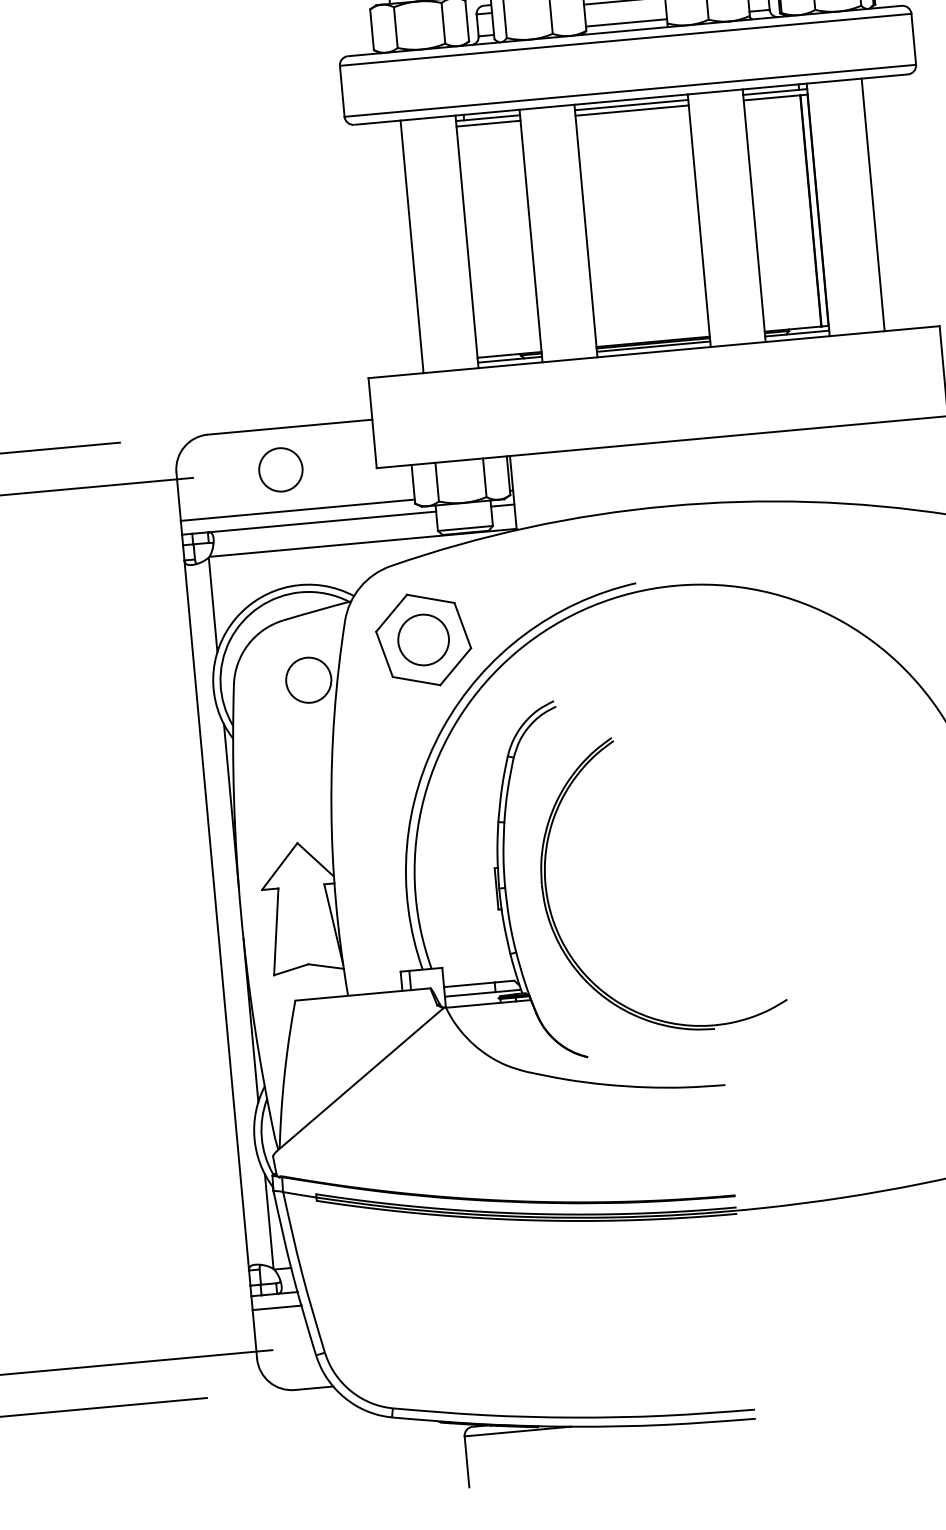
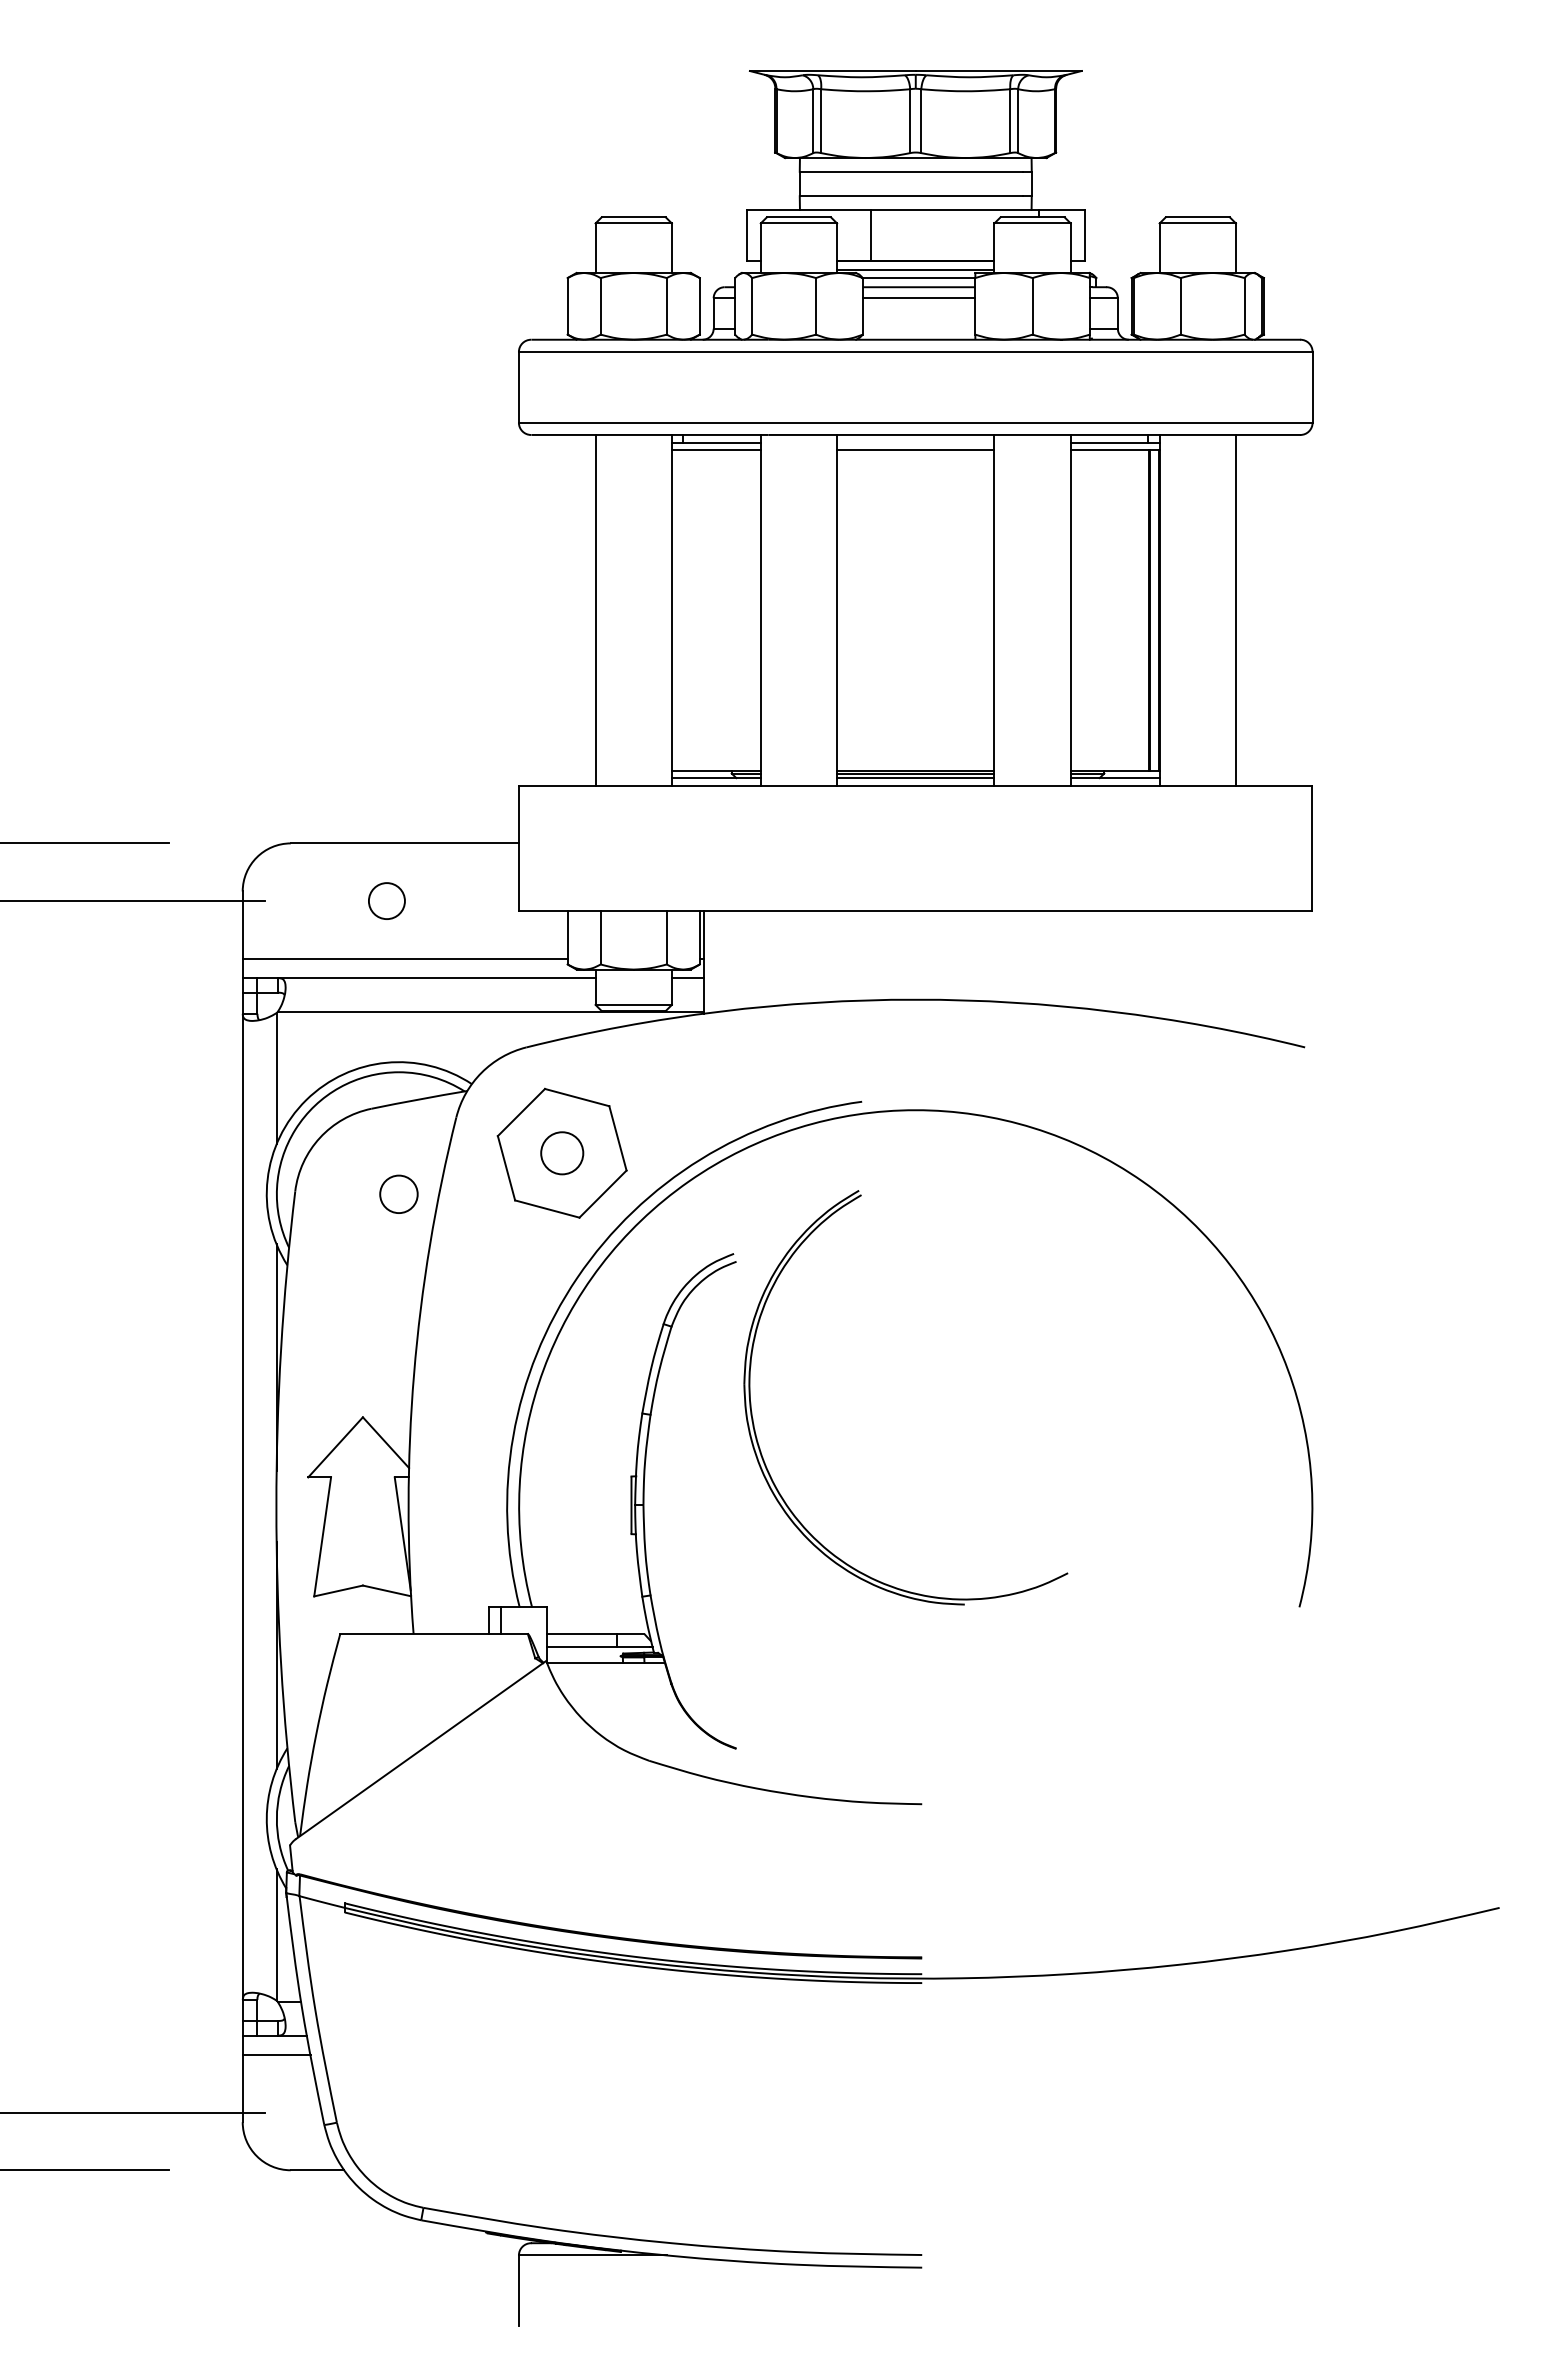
line: (626, 22) -> (918, 328), removed
line: (631, 105) -> (915, 442), removed
circle: (280, 470) -> (386, 901), size x0.6
circle: (423, 640) -> (562, 1153), size x0.6
circle: (308, 680) -> (398, 1194), size x0.6
part: (553, 919) -> (756, 1433), moved

